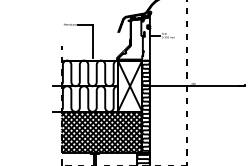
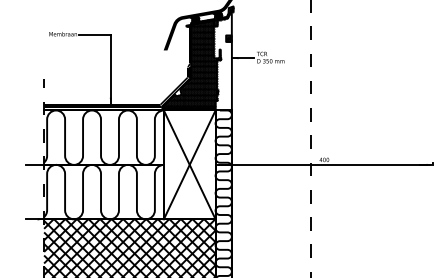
hatch: (130, 38) -> (190, 63), added

